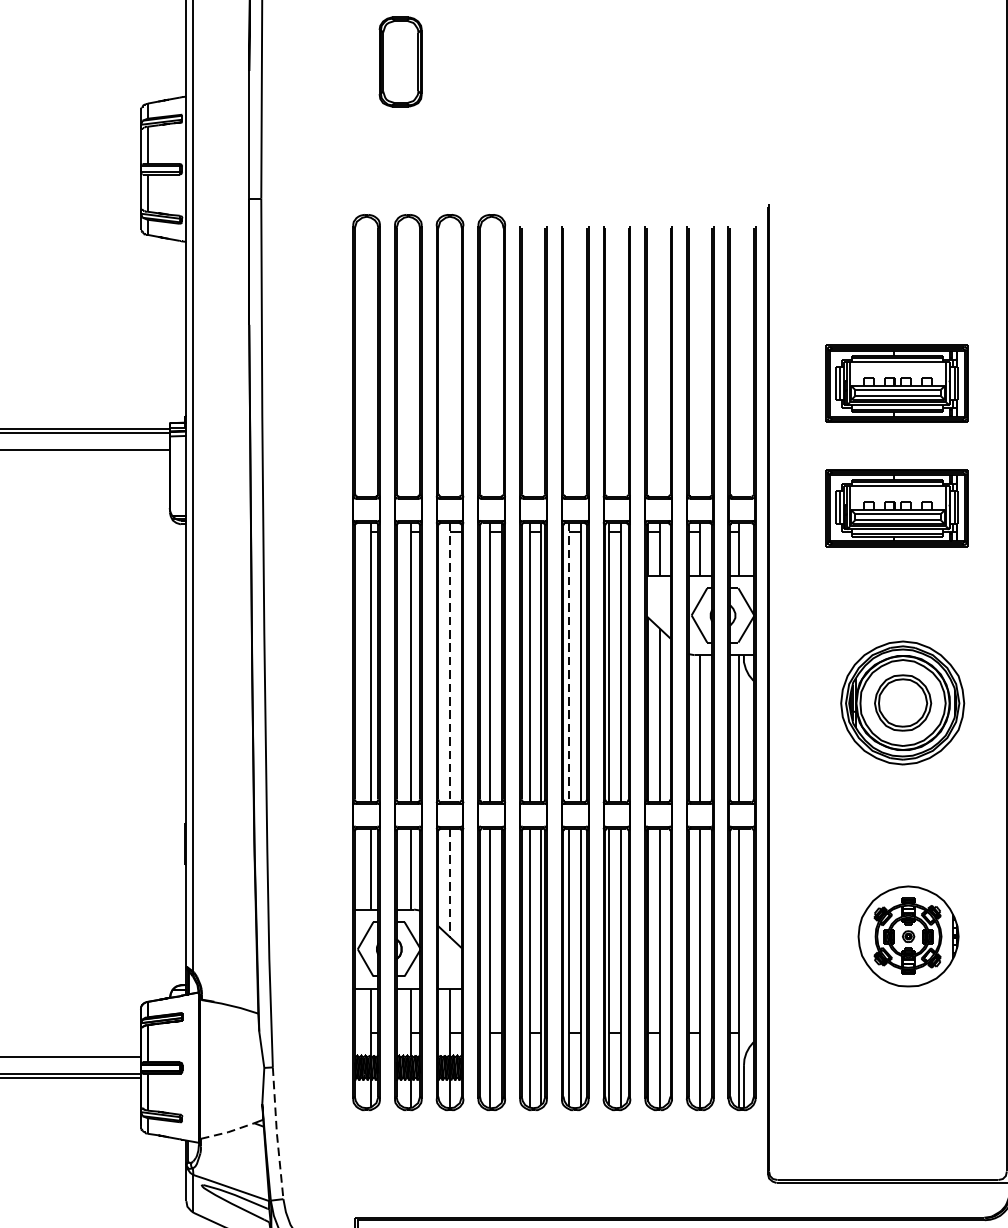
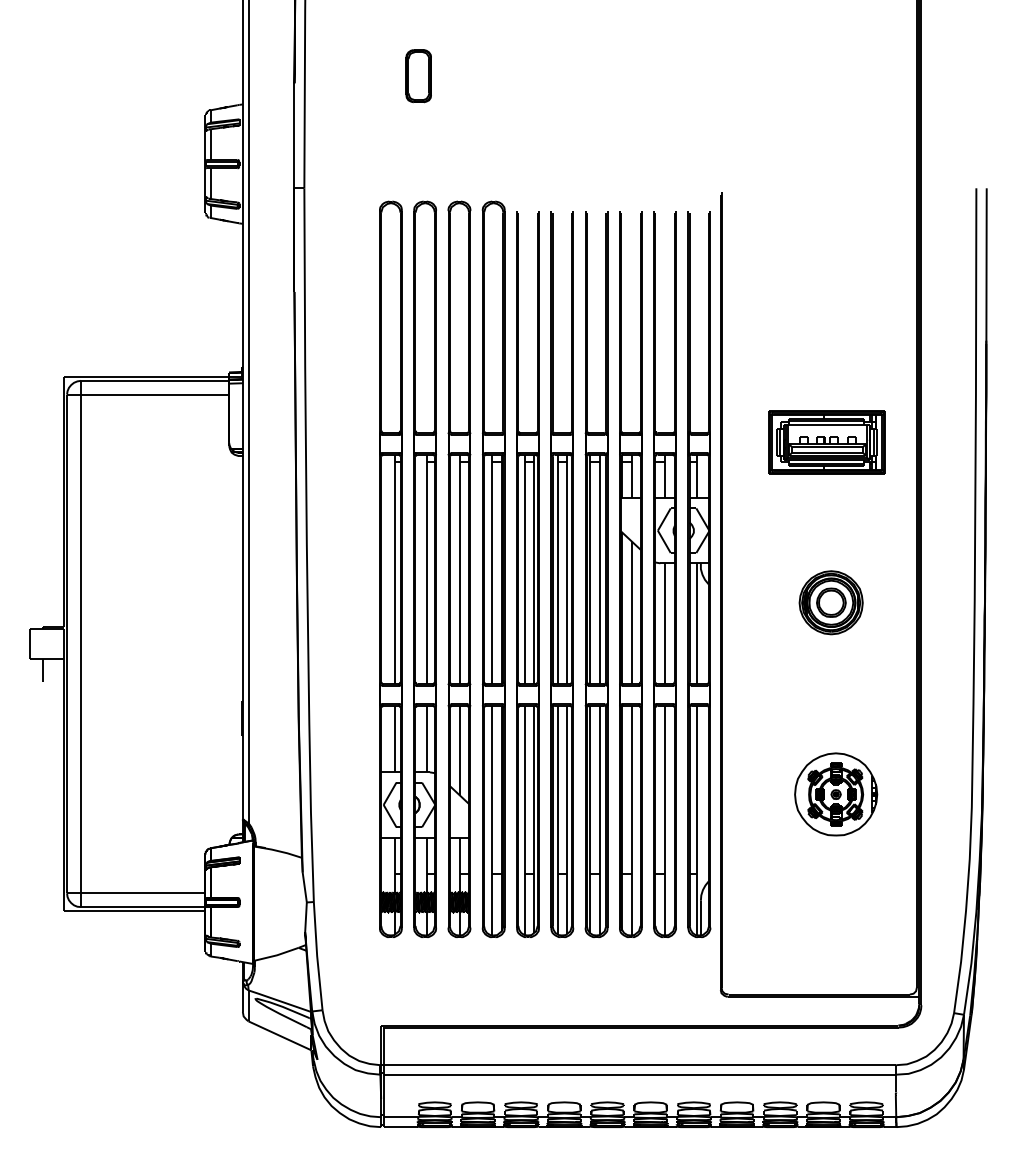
part: (400, 62) -> (418, 76), size x0.71
part: (896, 383) -> (826, 340), removed
line: (450, 662) -> (459, 569), dashed -> solid
line: (569, 662) -> (557, 569), dashed -> solid
part: (901, 702) -> (830, 602), size x0.62
line: (450, 882) -> (459, 750), dashed -> solid
line: (228, 1132) -> (277, 955), dashed -> solid
line: (277, 1133) -> (317, 956), dashed -> solid

